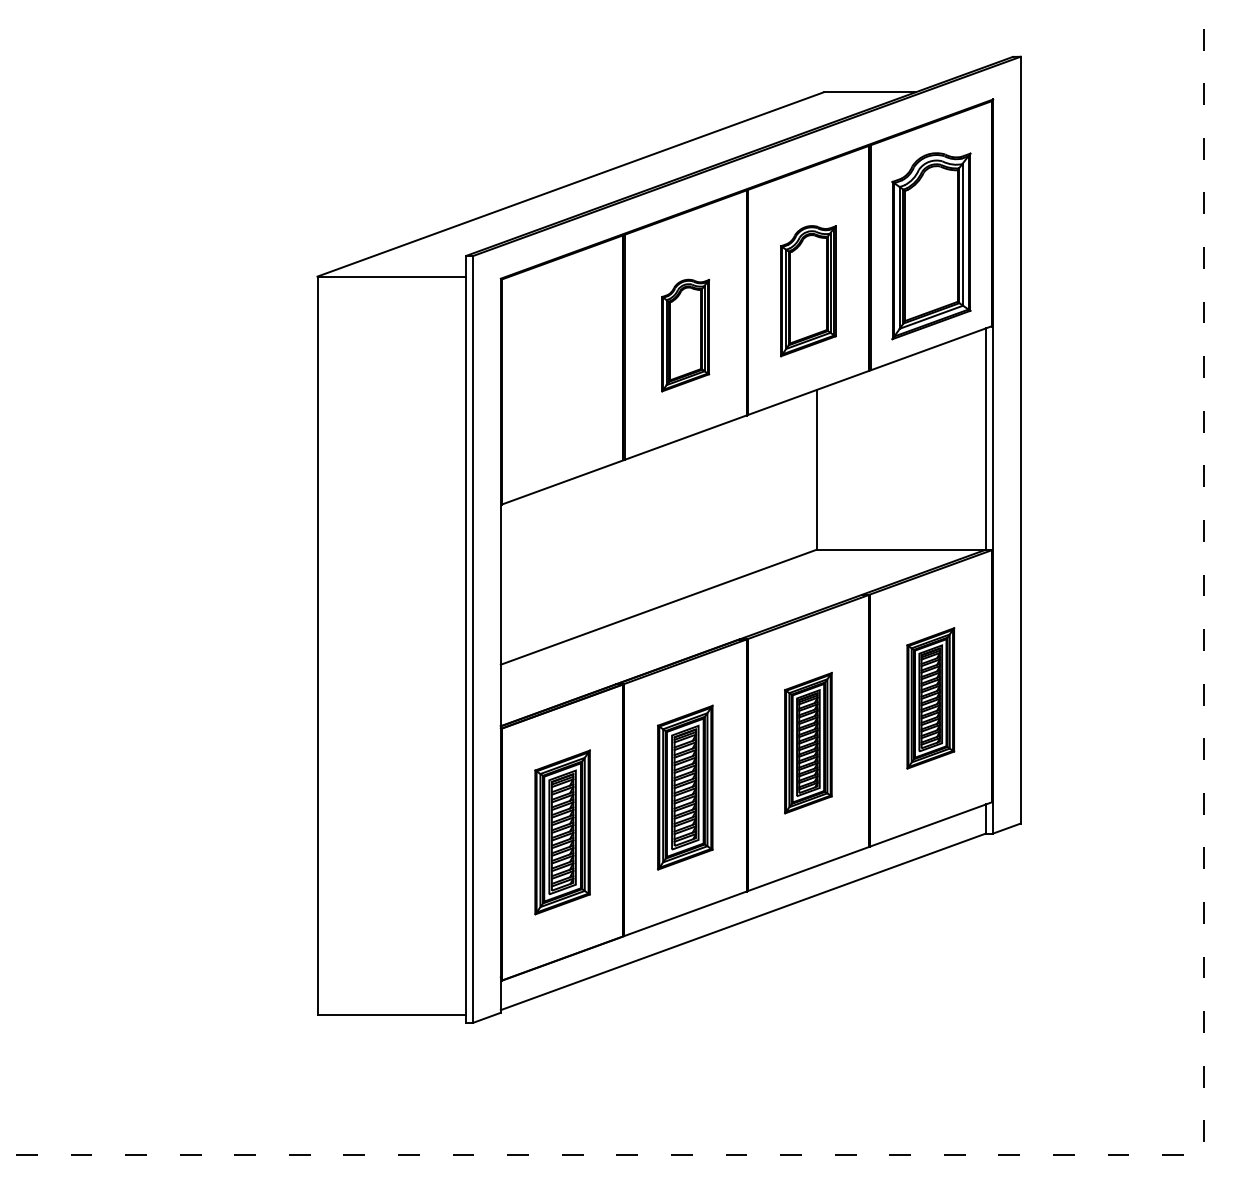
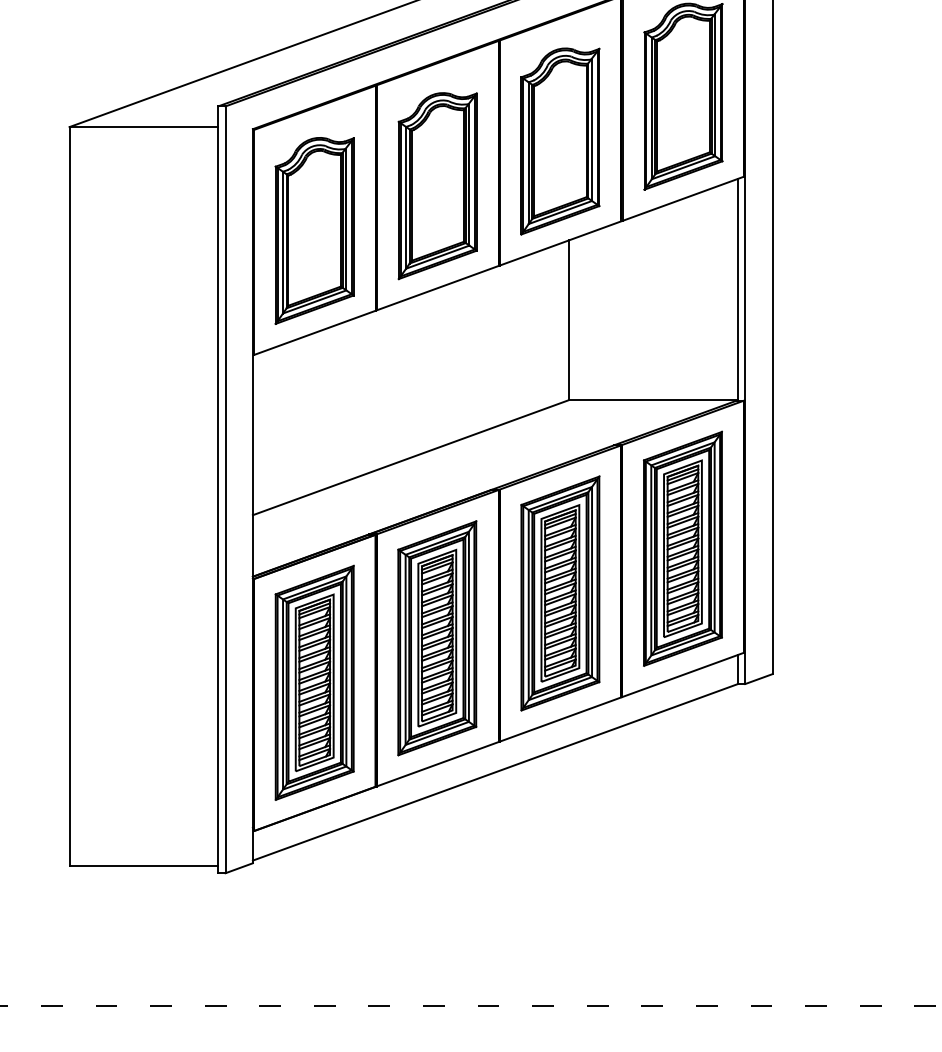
part: (808, 291) -> (560, 141), size x1.43
part: (685, 335) -> (437, 185), size x1.67
part: (562, 380) -> (314, 230), added
part: (930, 698) -> (682, 548), size x1.67
part: (808, 743) -> (560, 593), size x1.67
part: (685, 787) -> (437, 637), size x1.43
part: (562, 832) -> (314, 682), size x1.43

